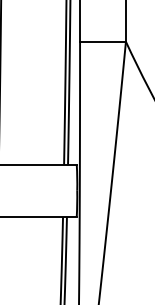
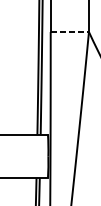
line: (103, 41) -> (70, 31), solid -> dashed

